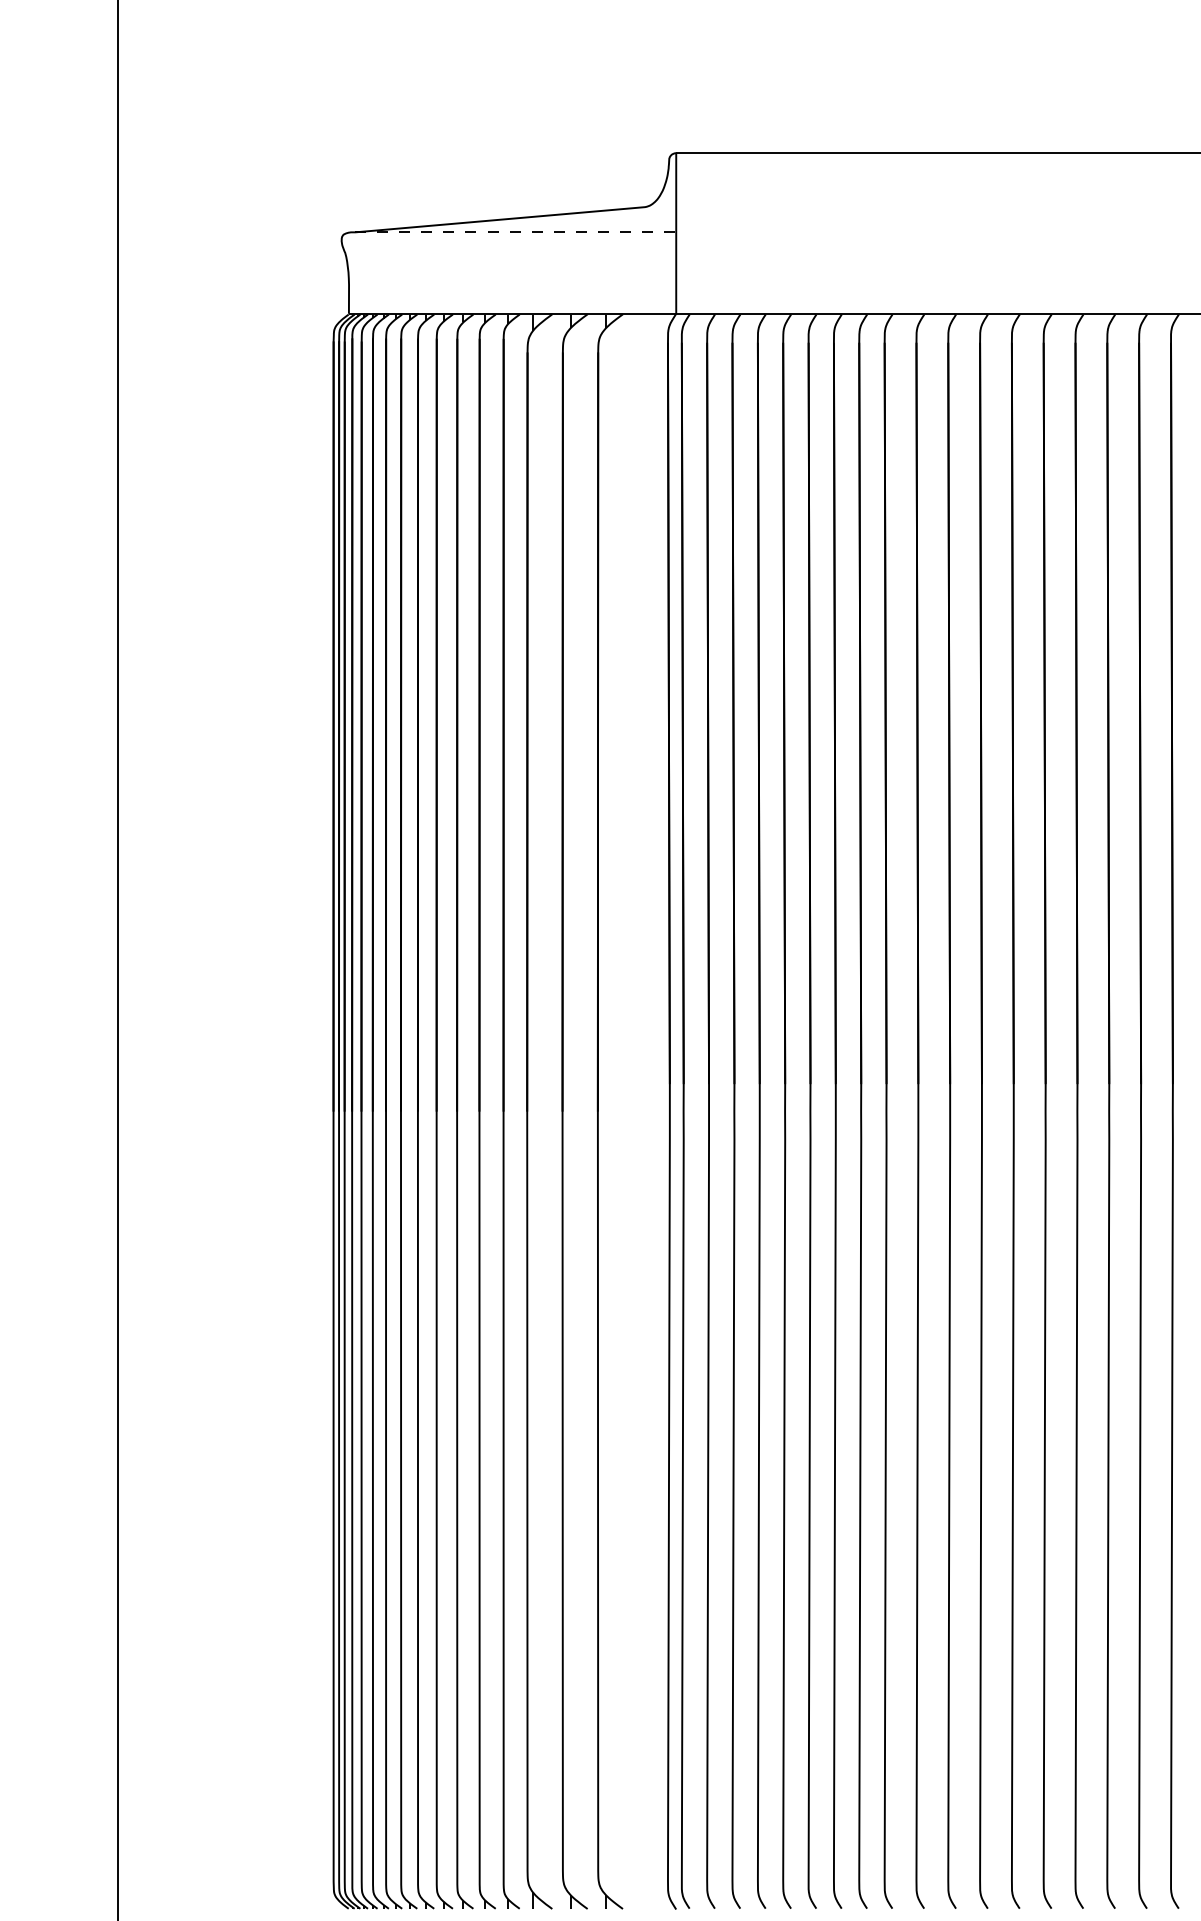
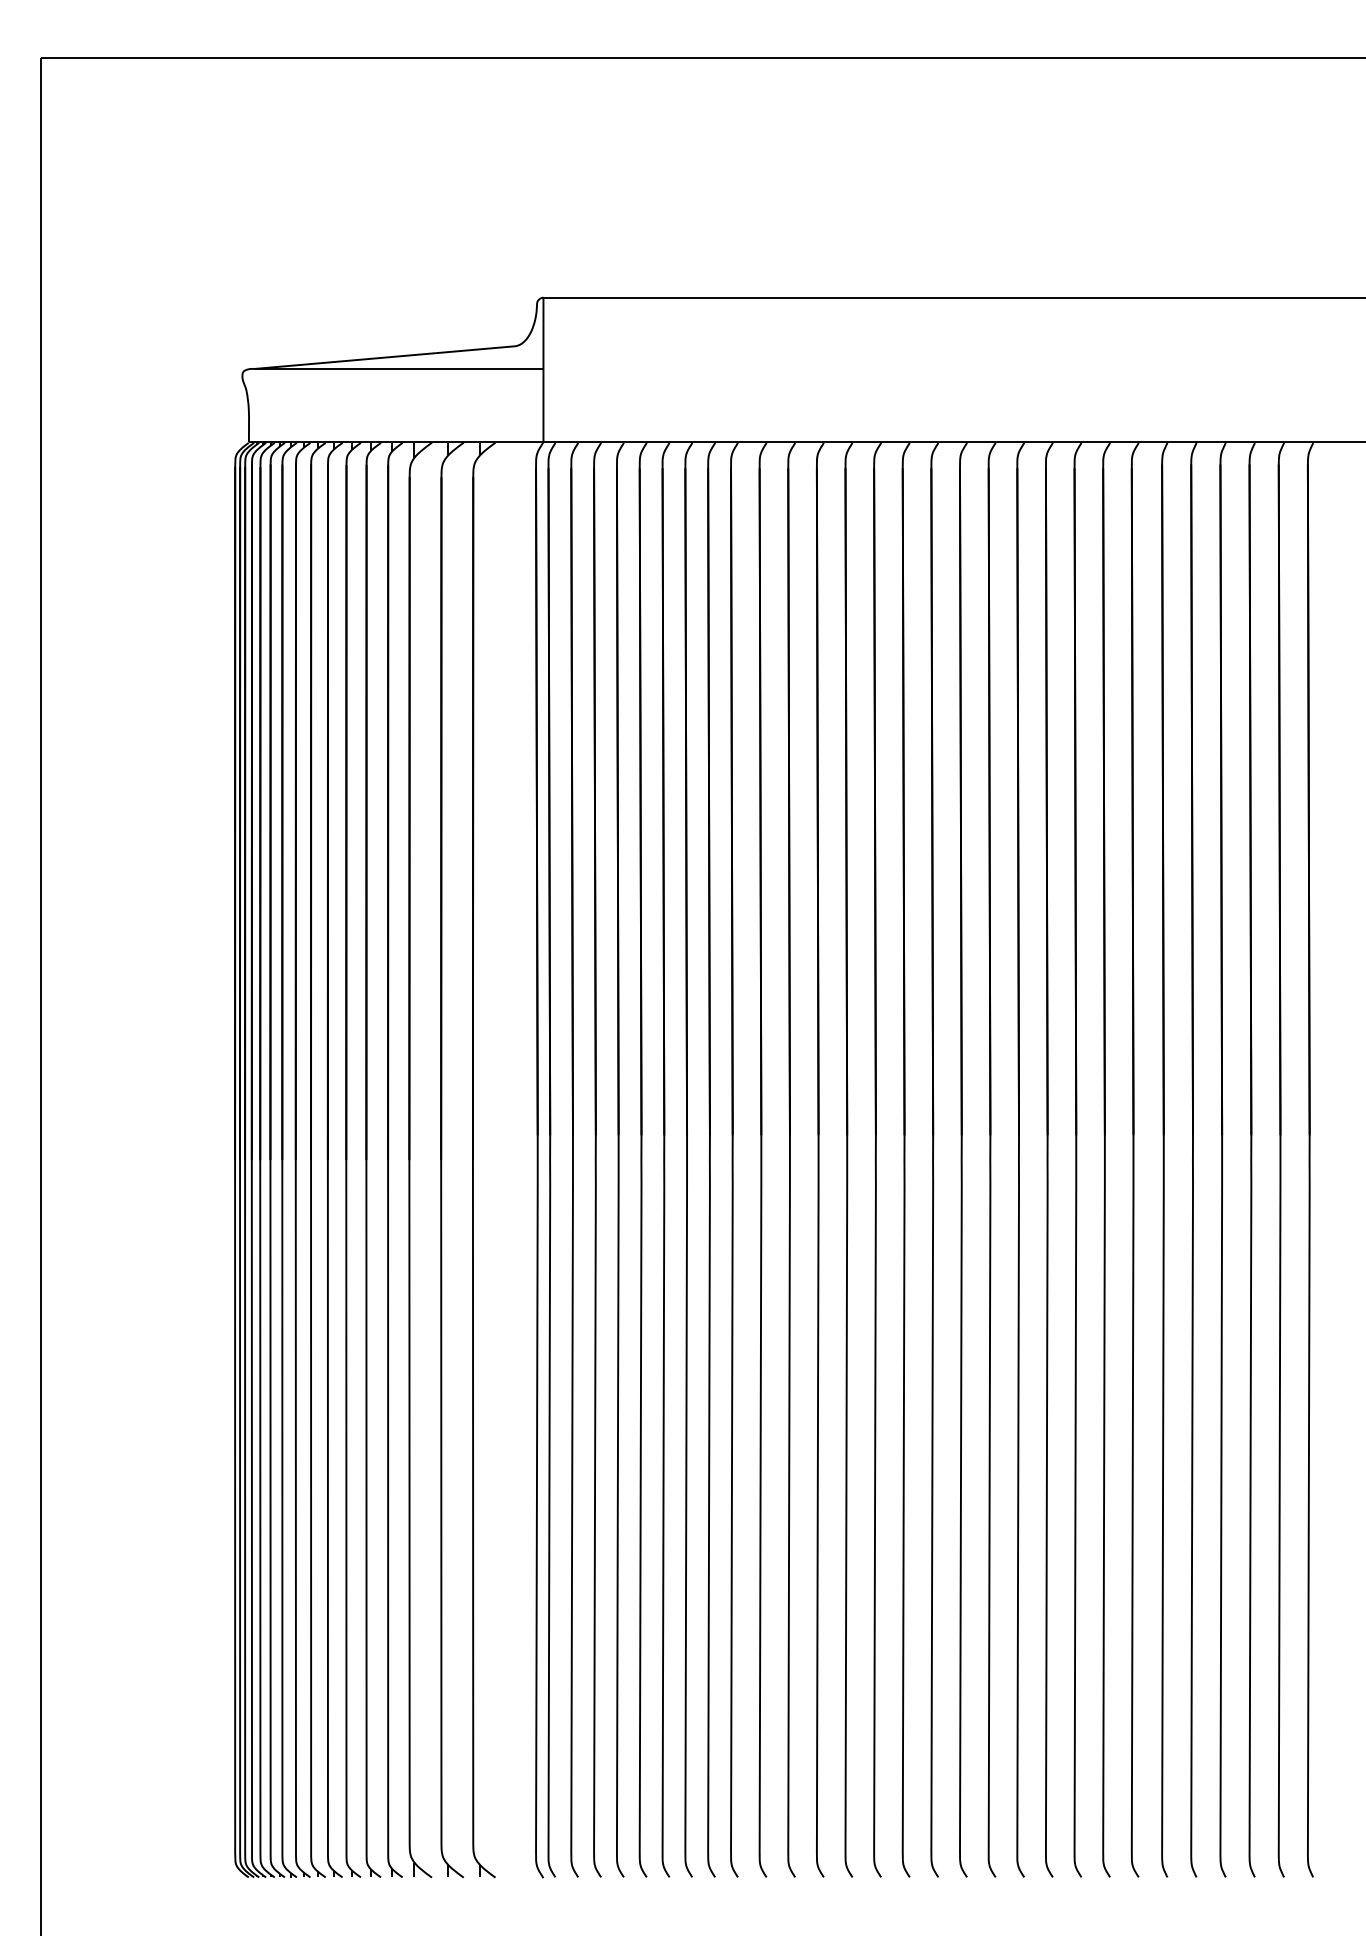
line: (516, 231) -> (399, 368), dashed -> solid

